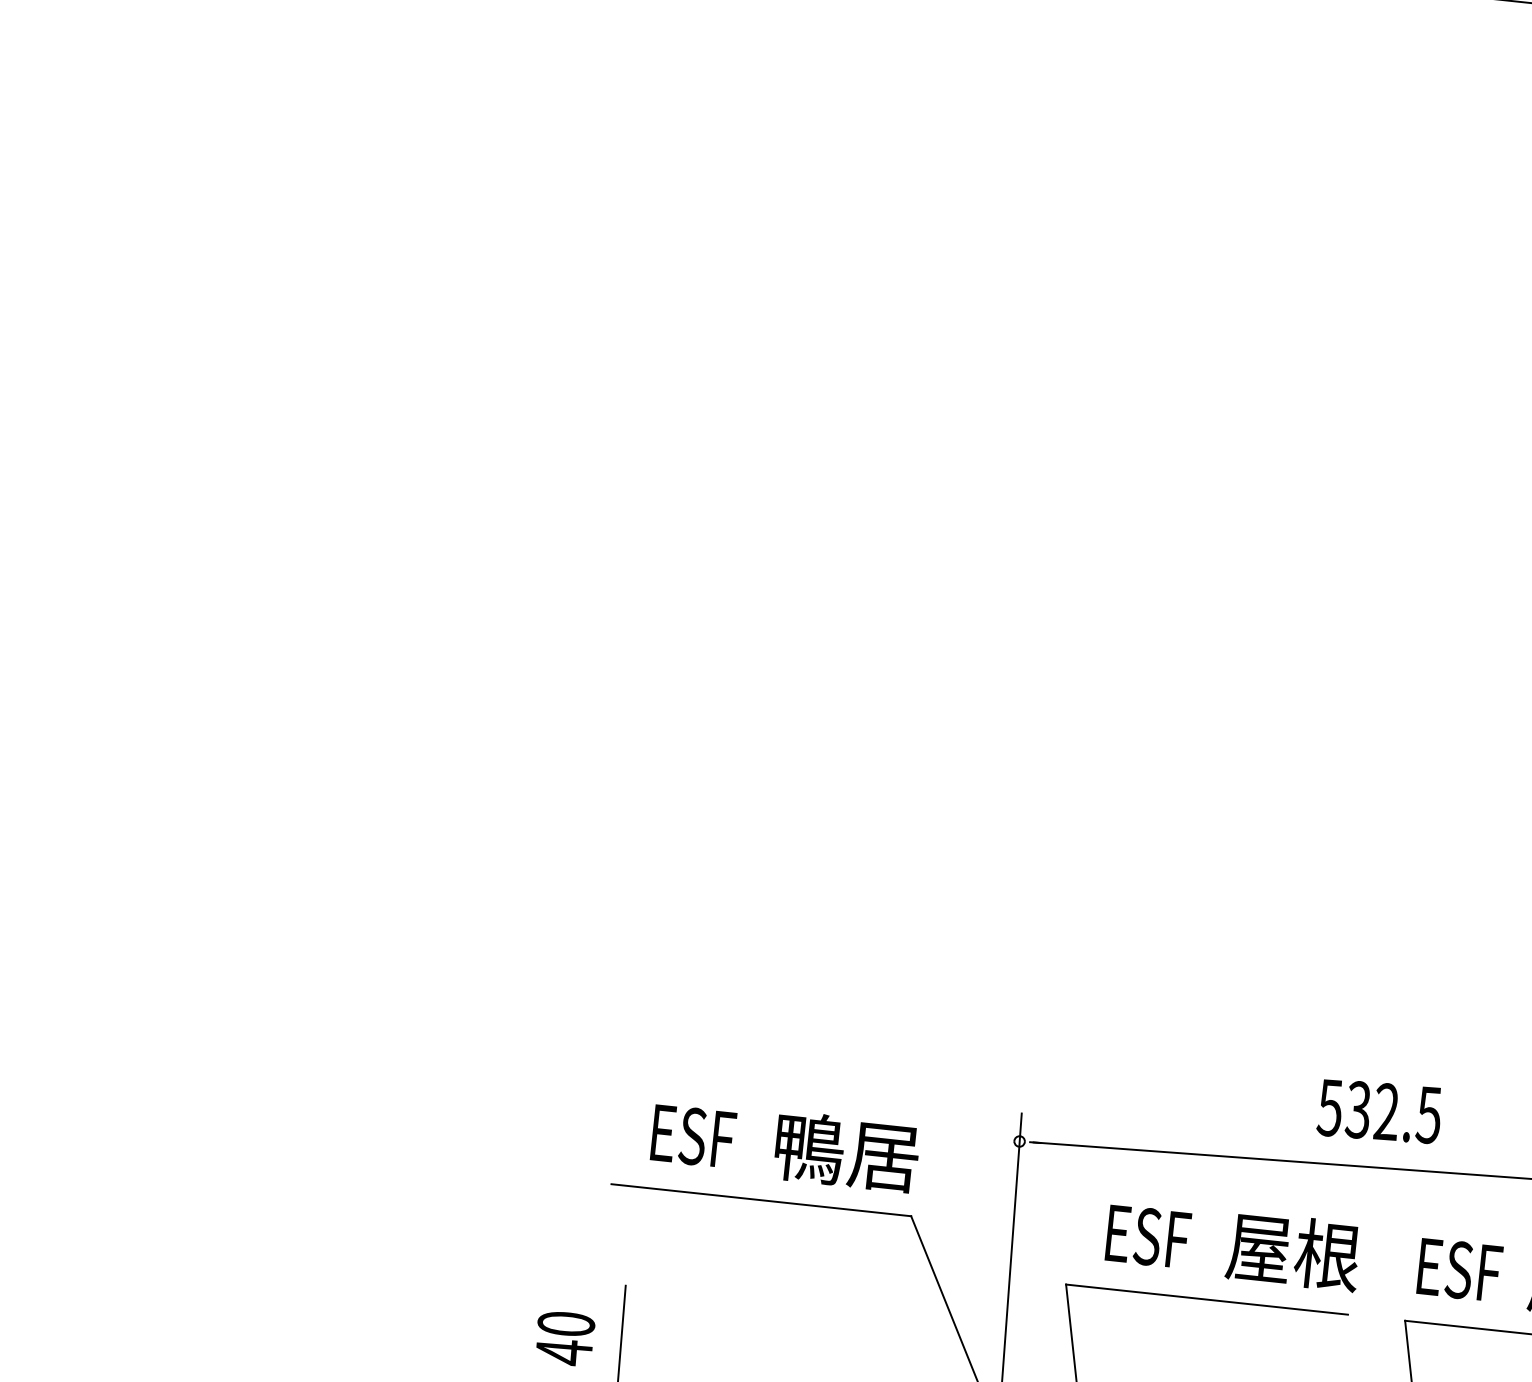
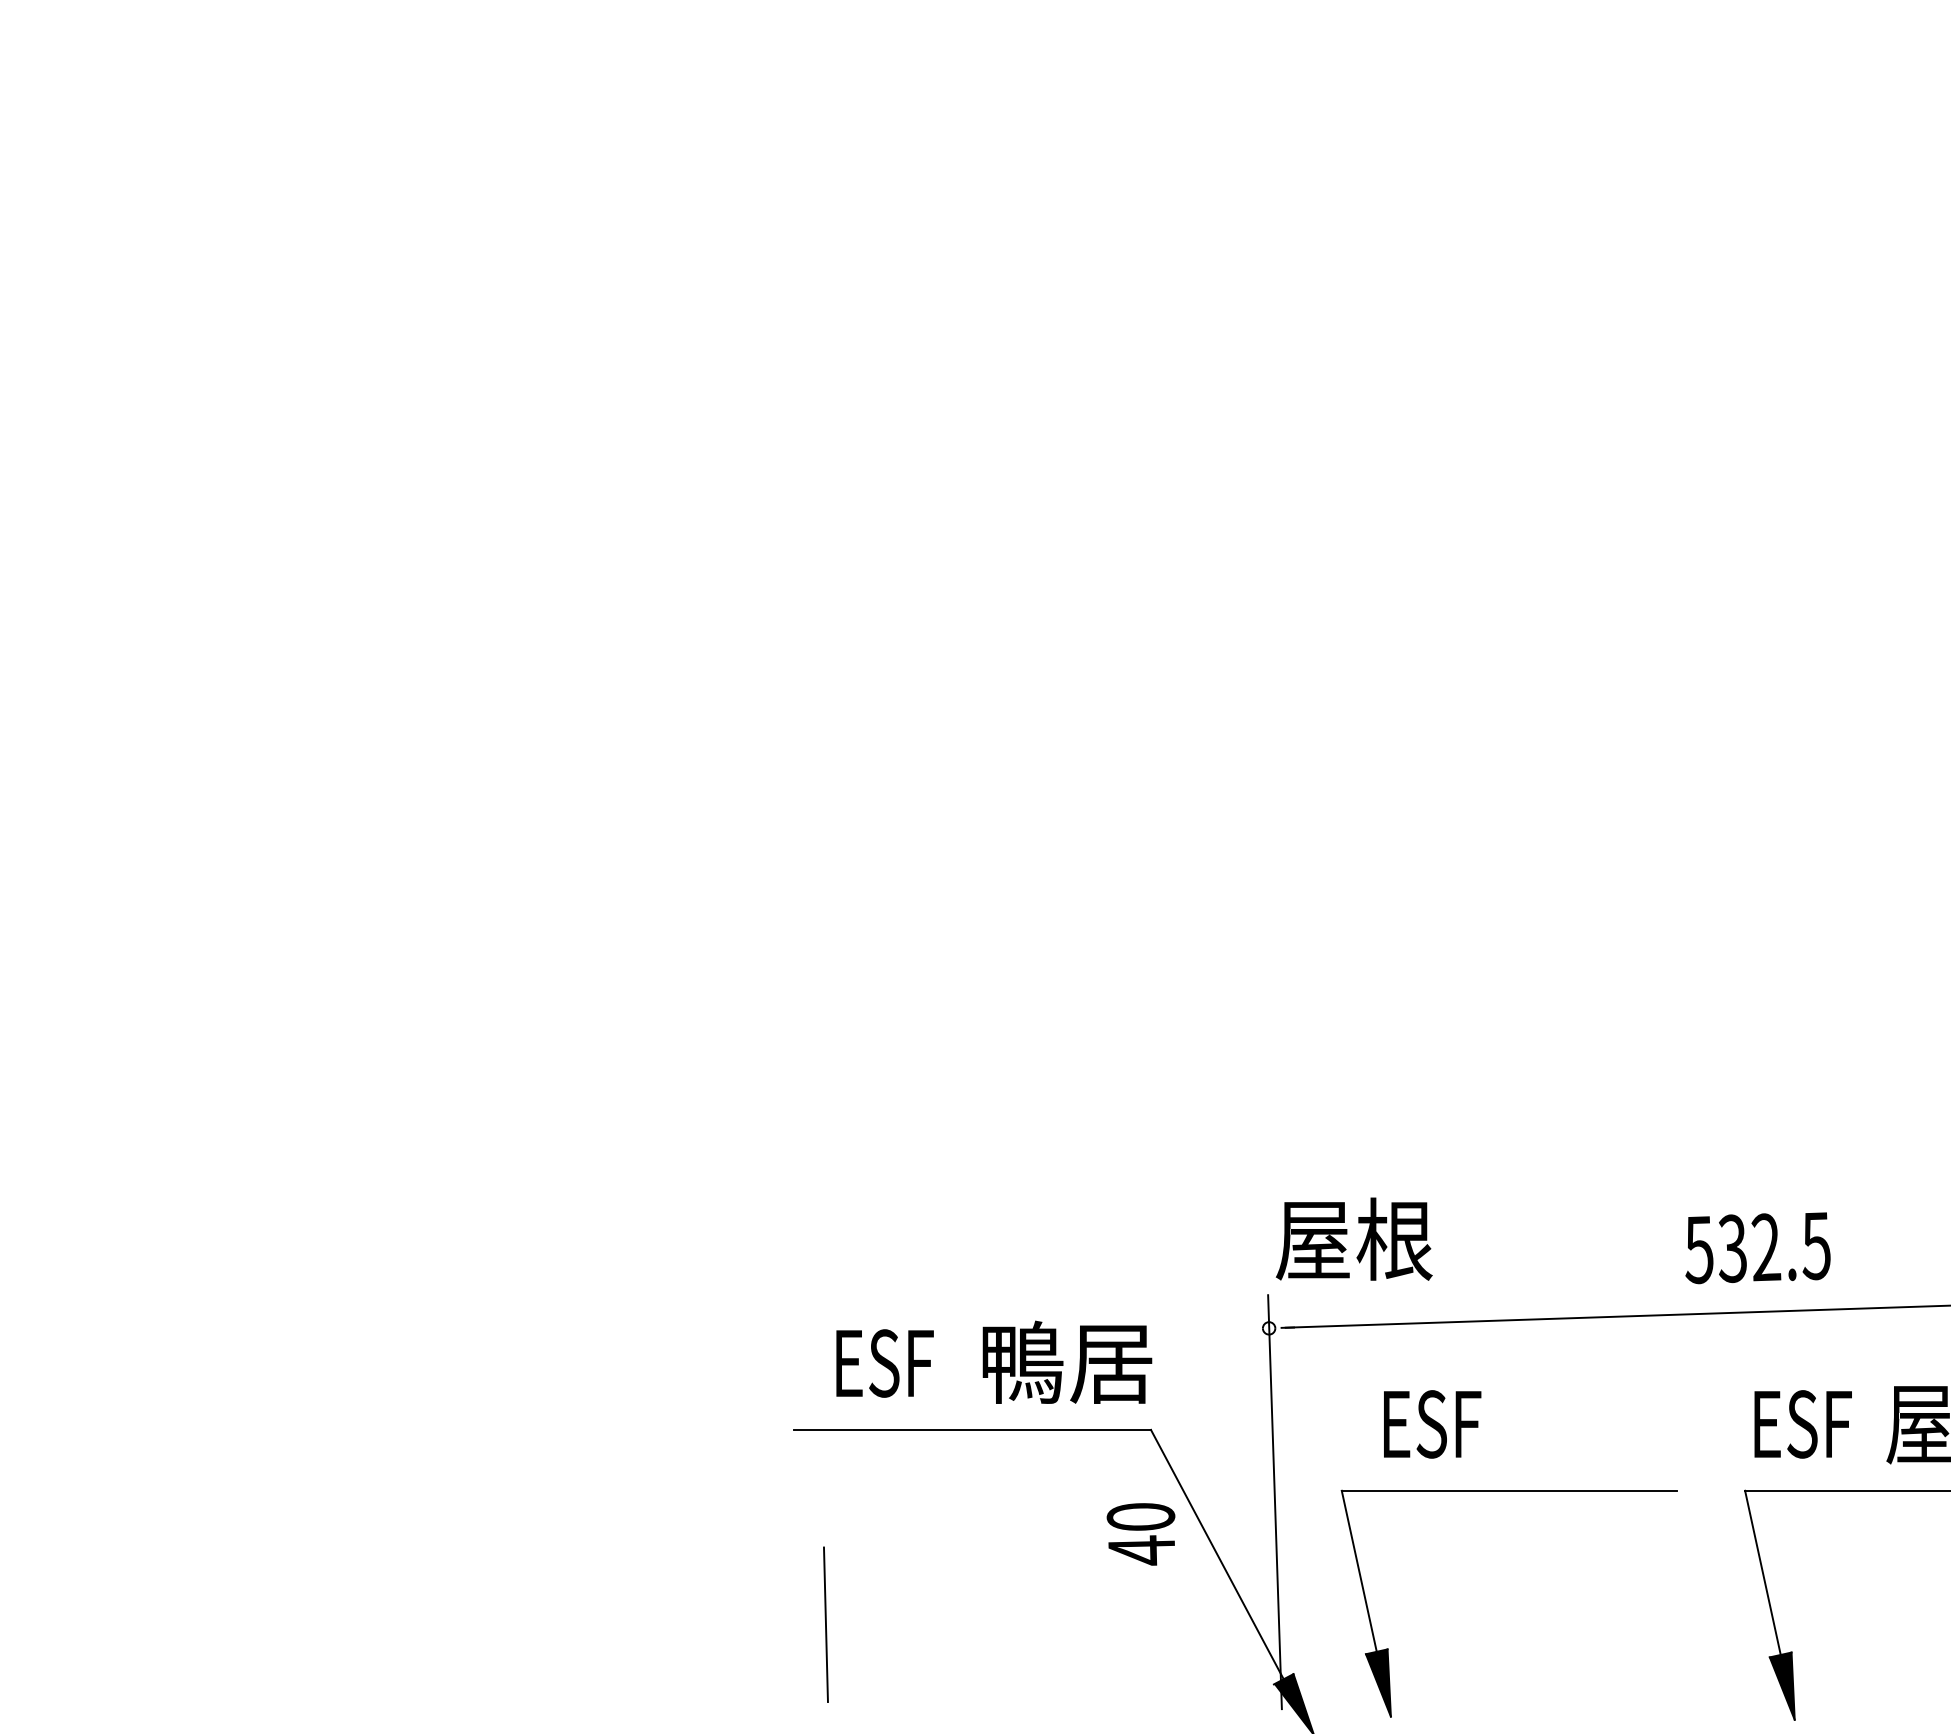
text: (1379, 1112) -> (1757, 1248), moved
text: (1293, 1250) -> (1353, 1238), moved
text: (564, 1338) -> (1140, 1534), moved

